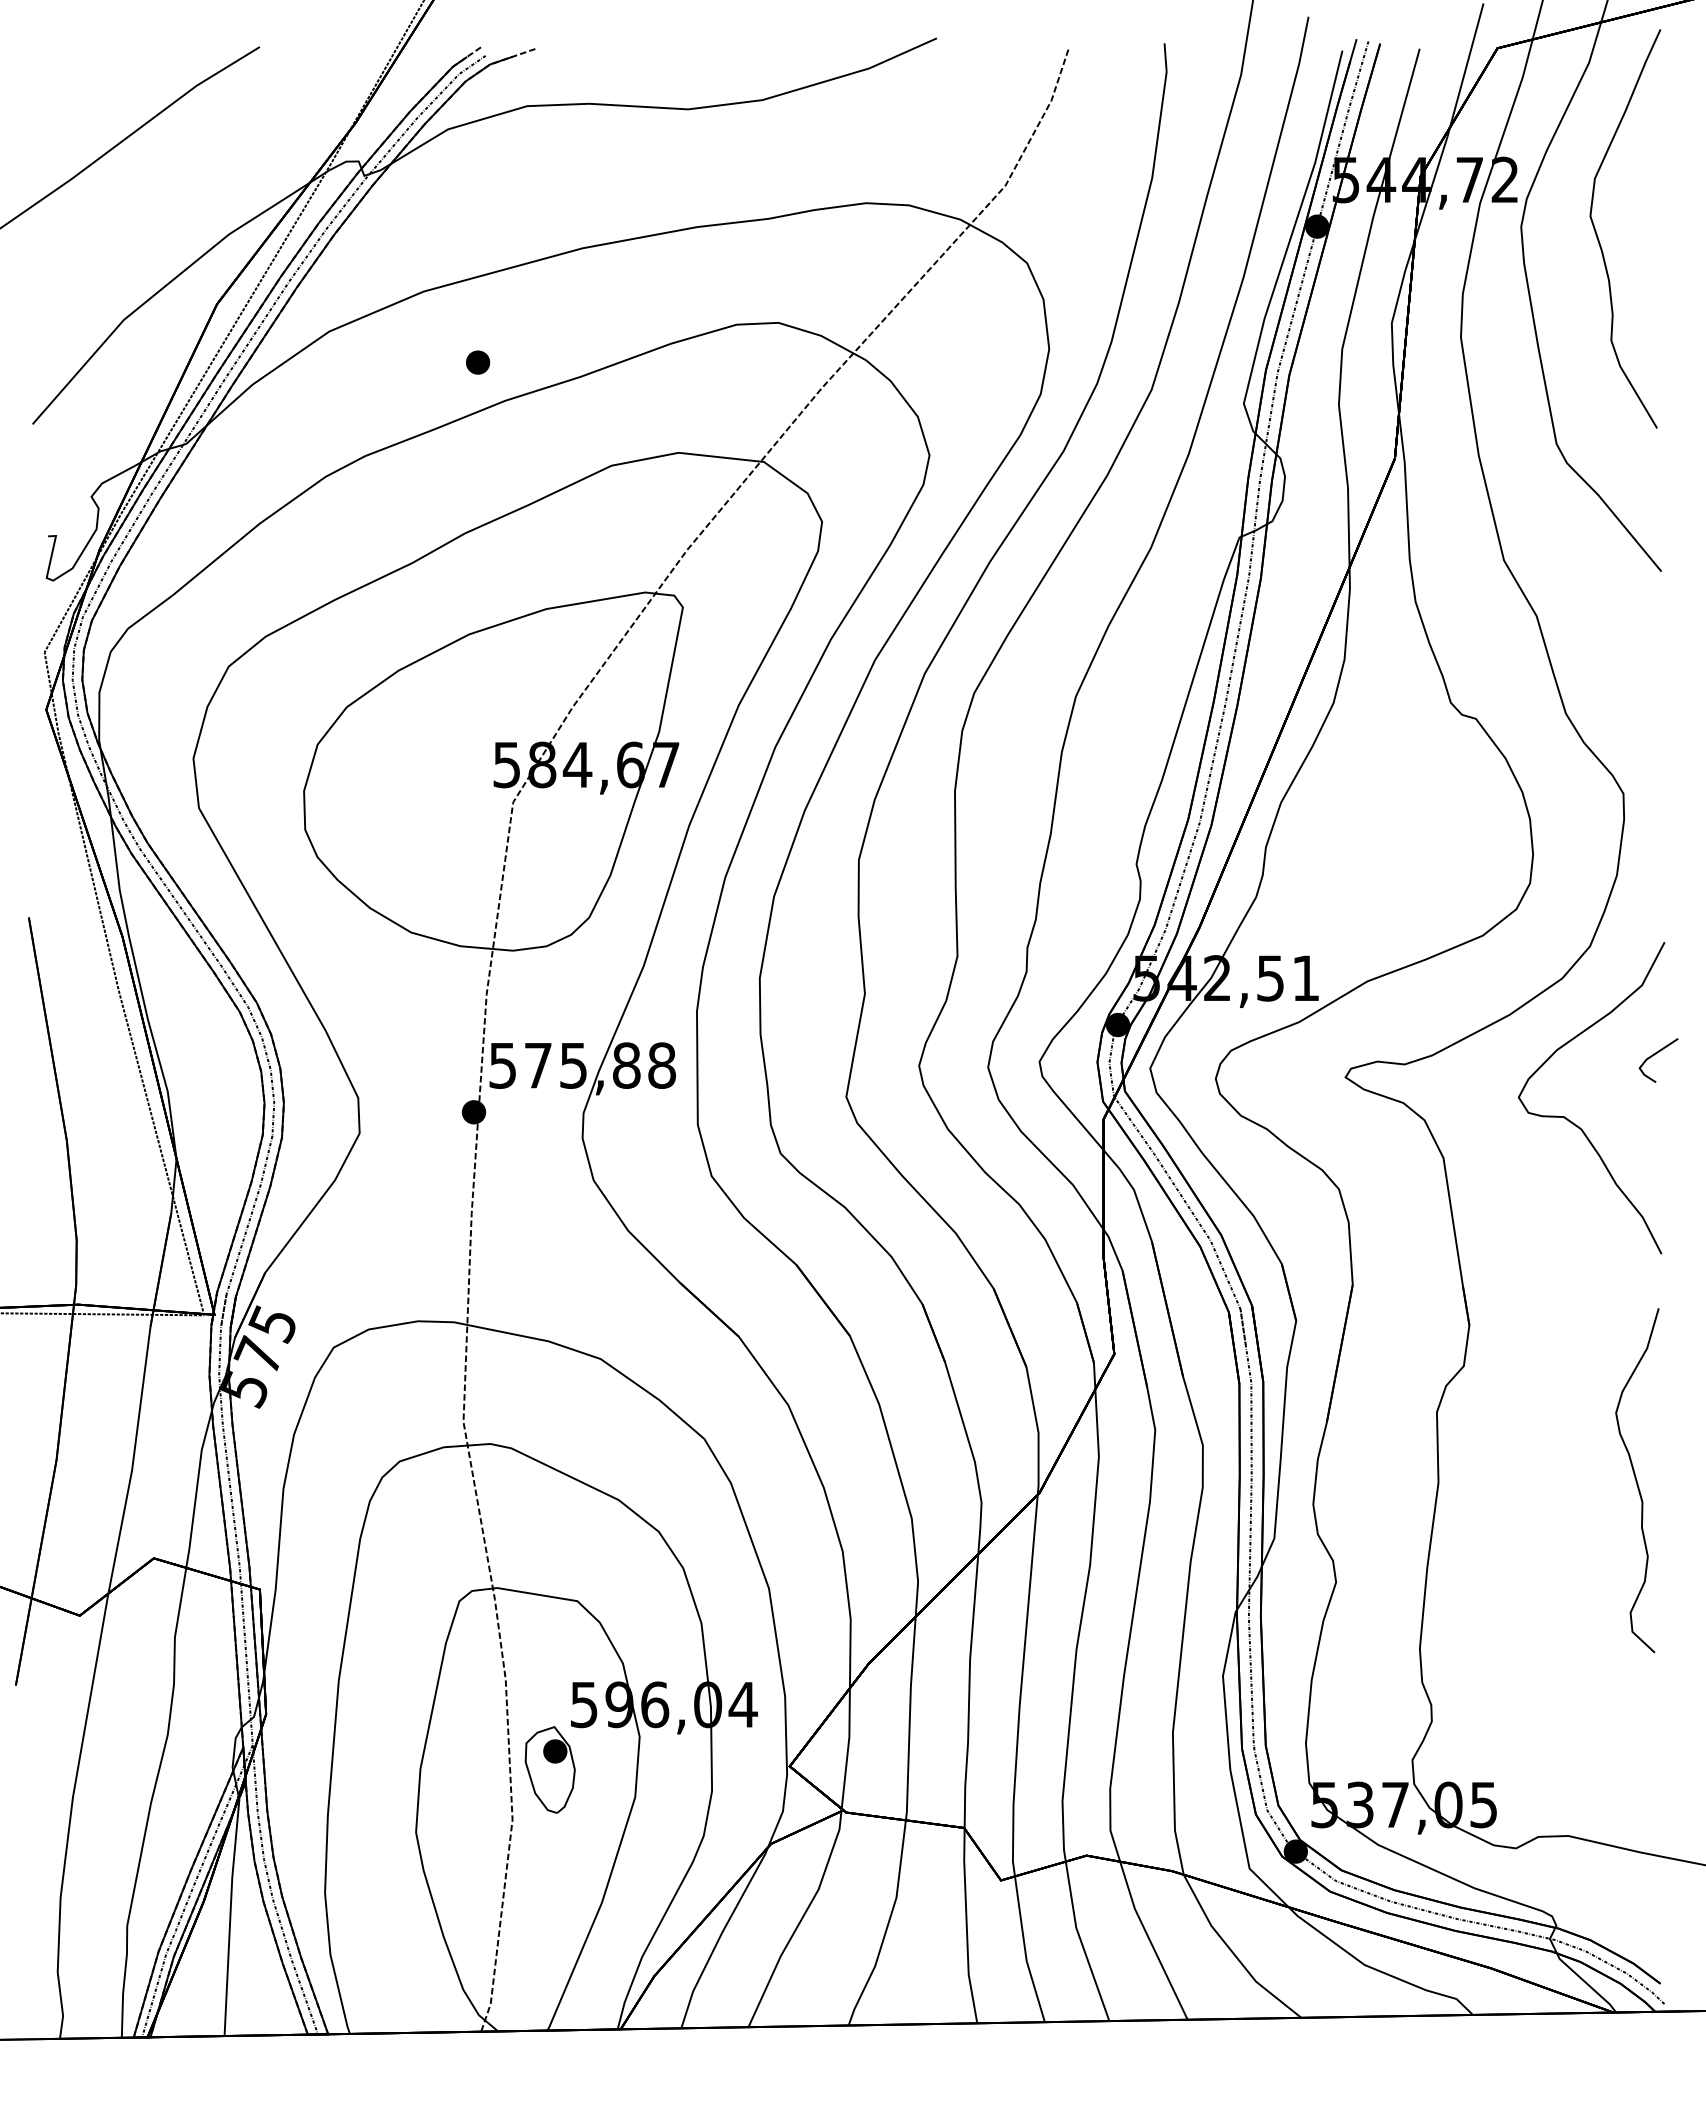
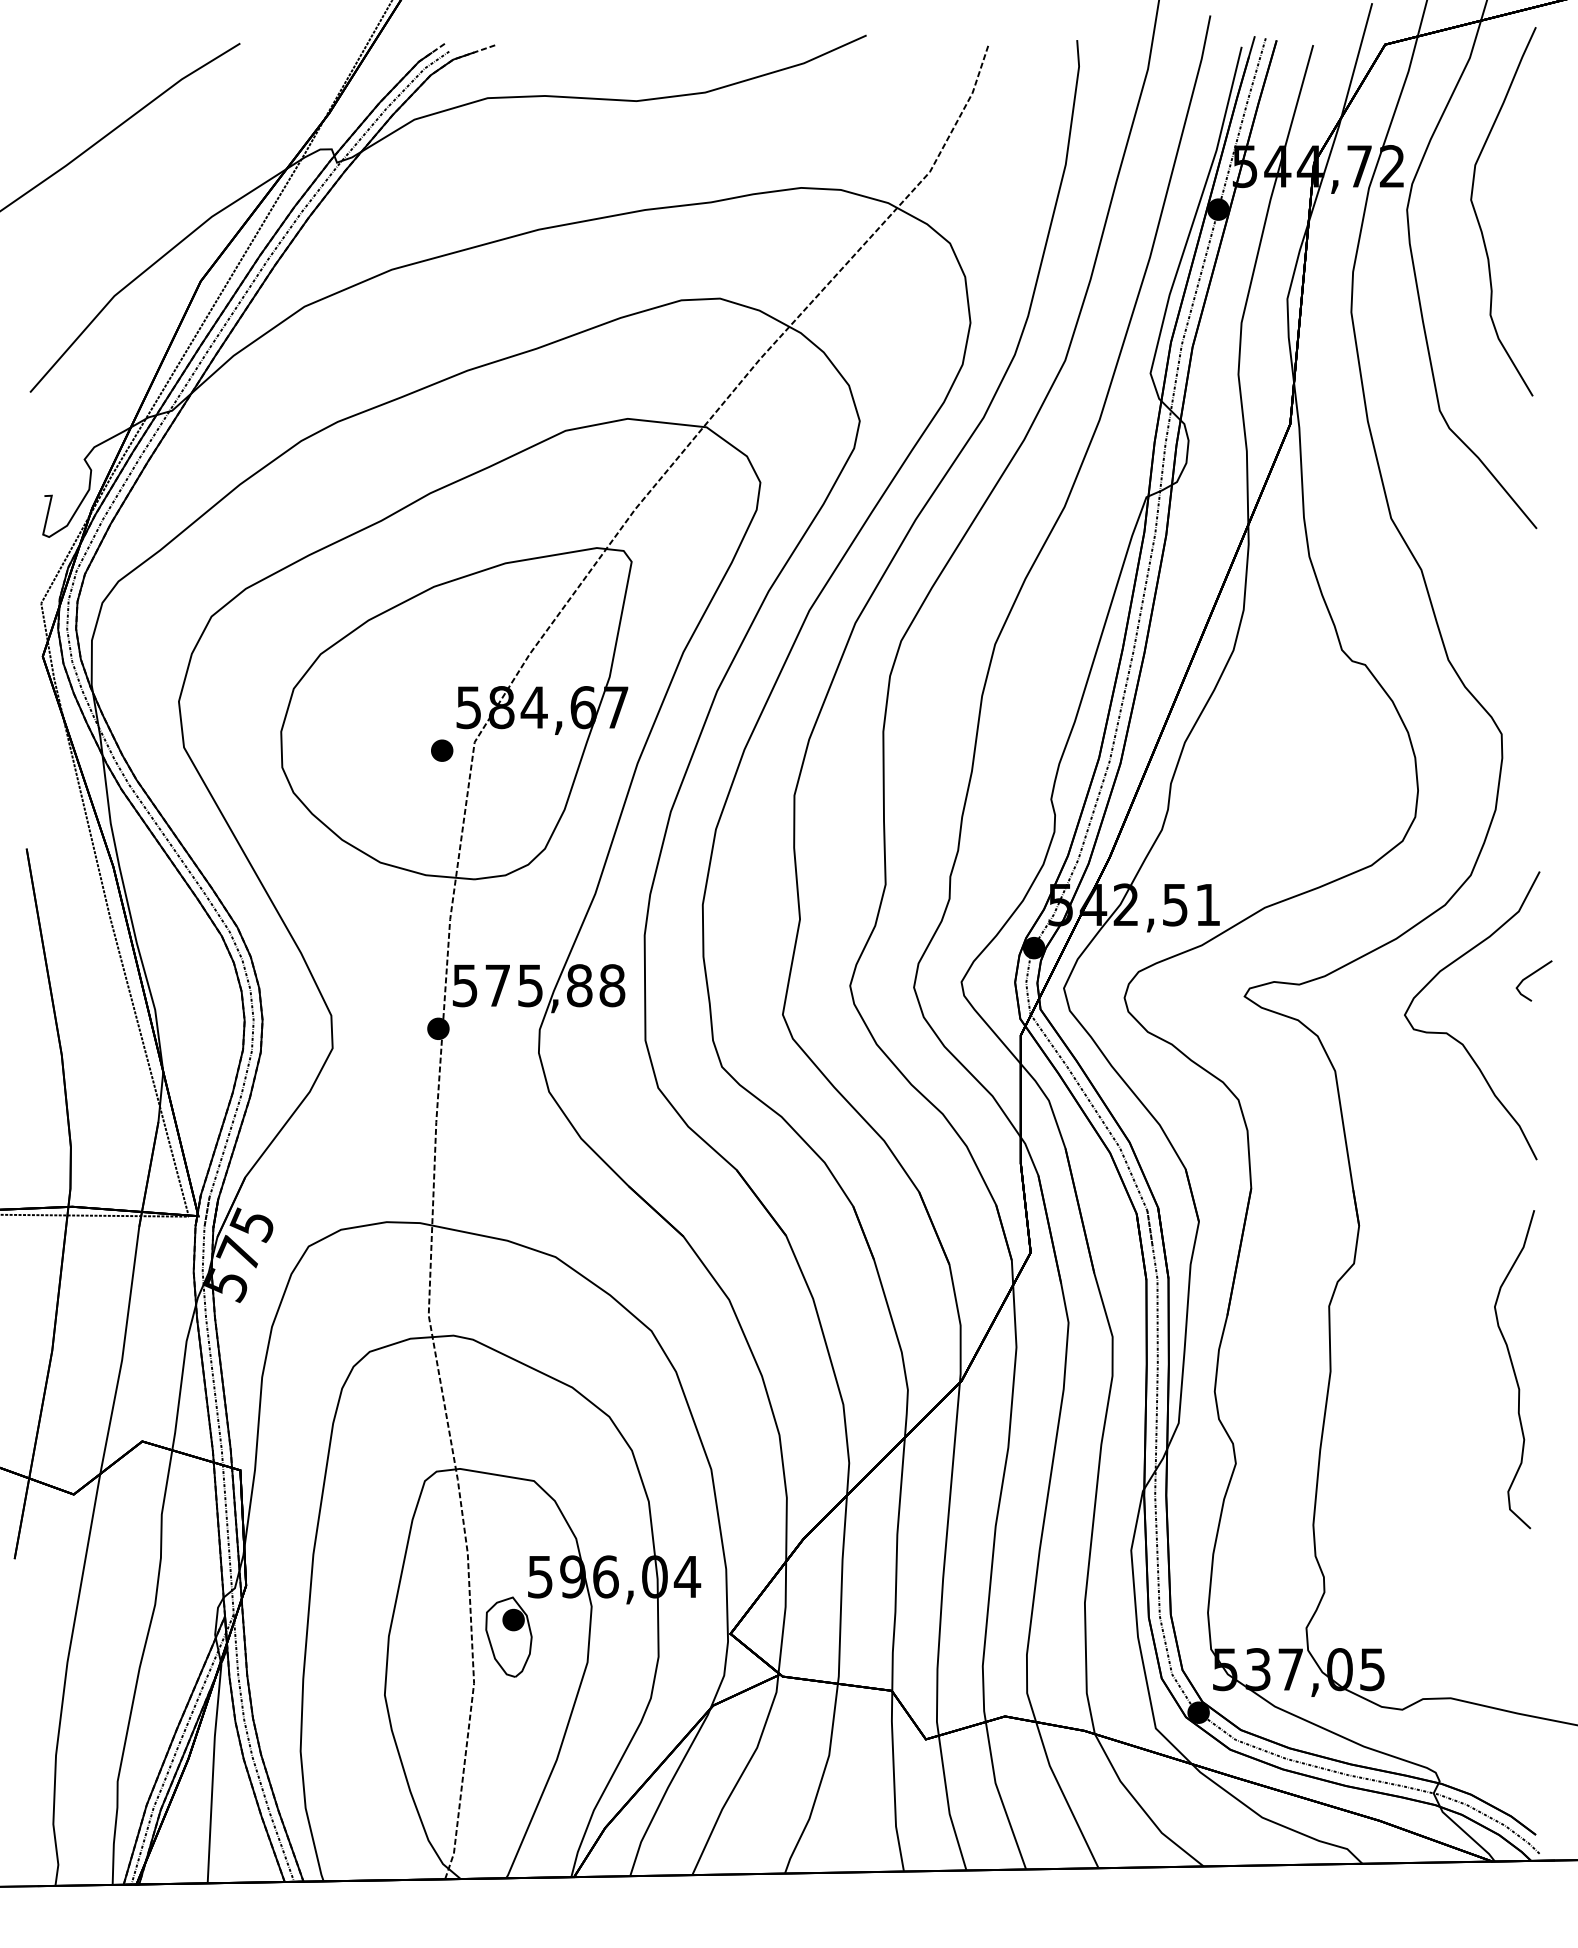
part: (478, 362) -> (442, 750), moved

